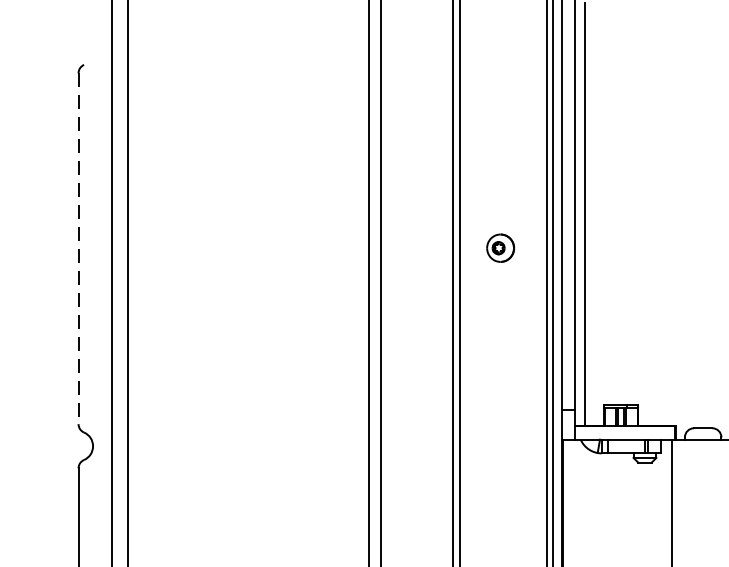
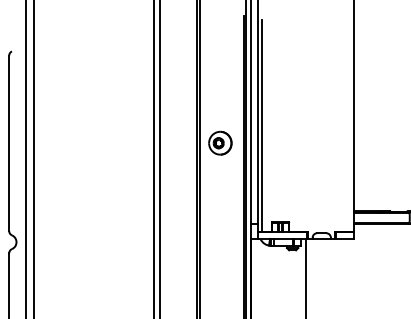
part: (500, 246) -> (220, 142), size x1.67
line: (79, 248) -> (9, 143), dashed -> solid

